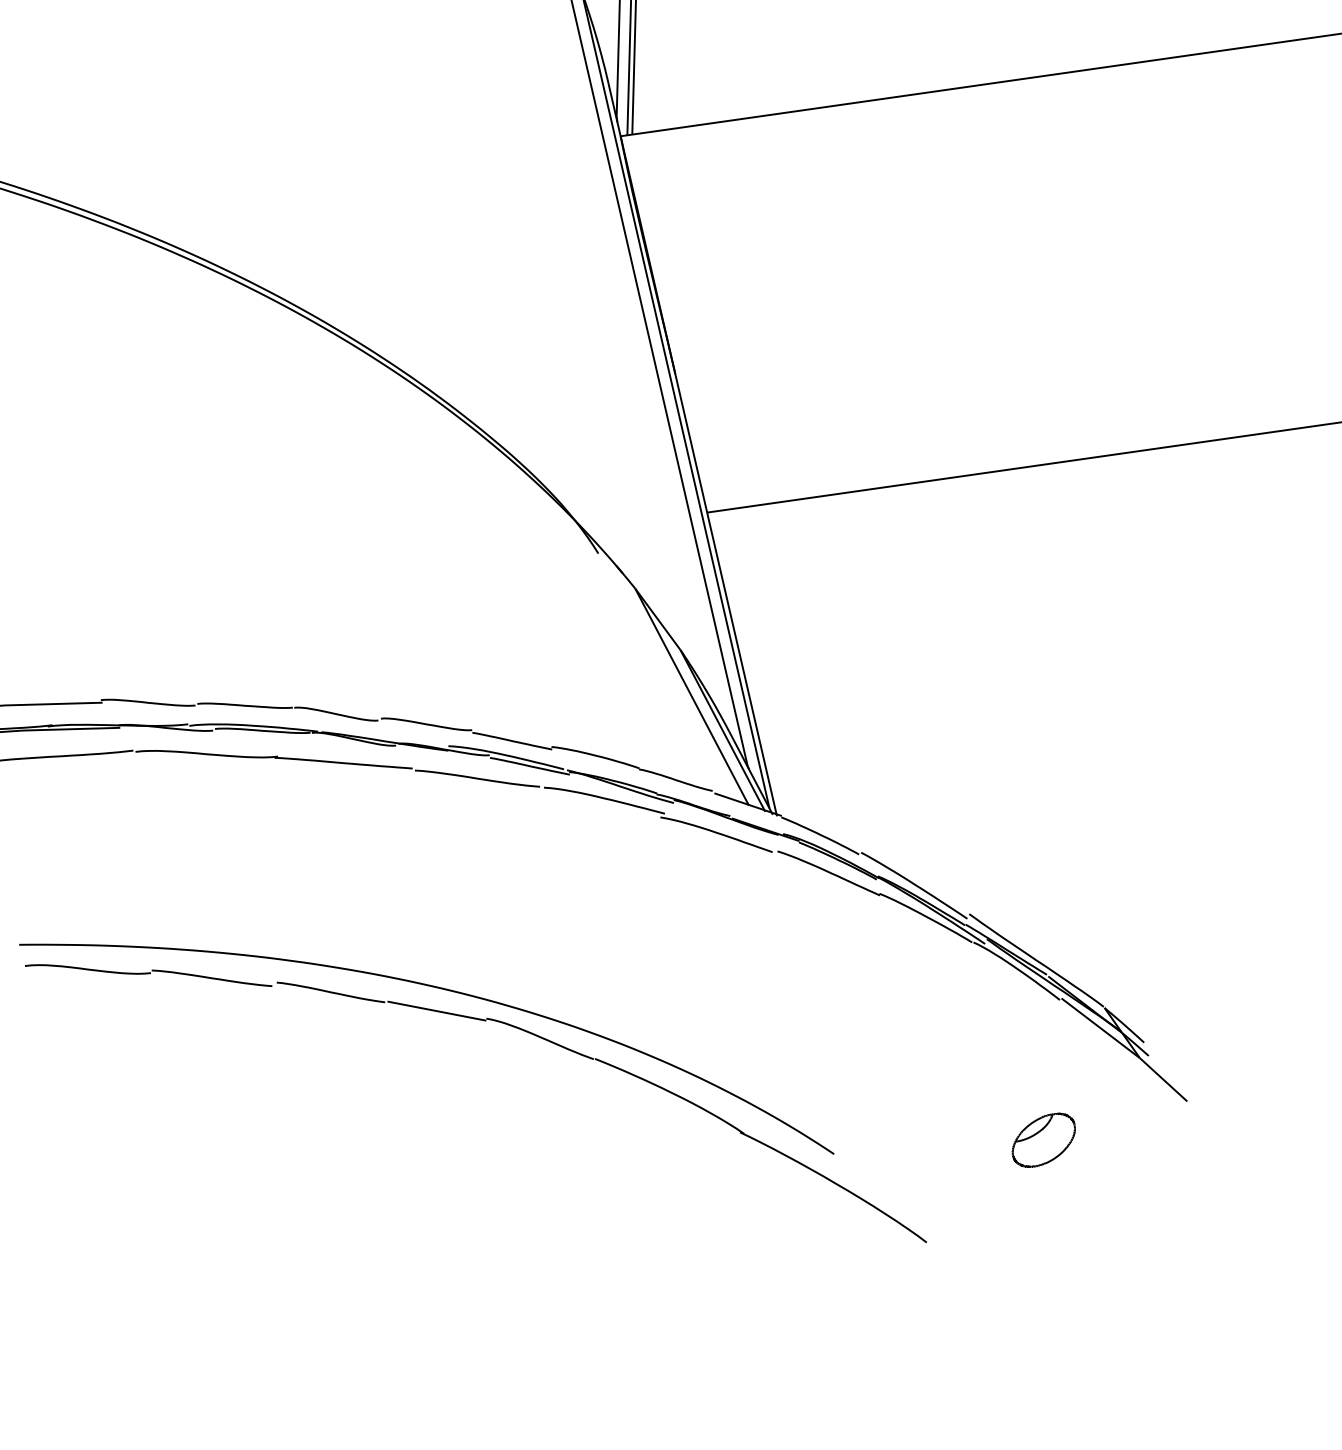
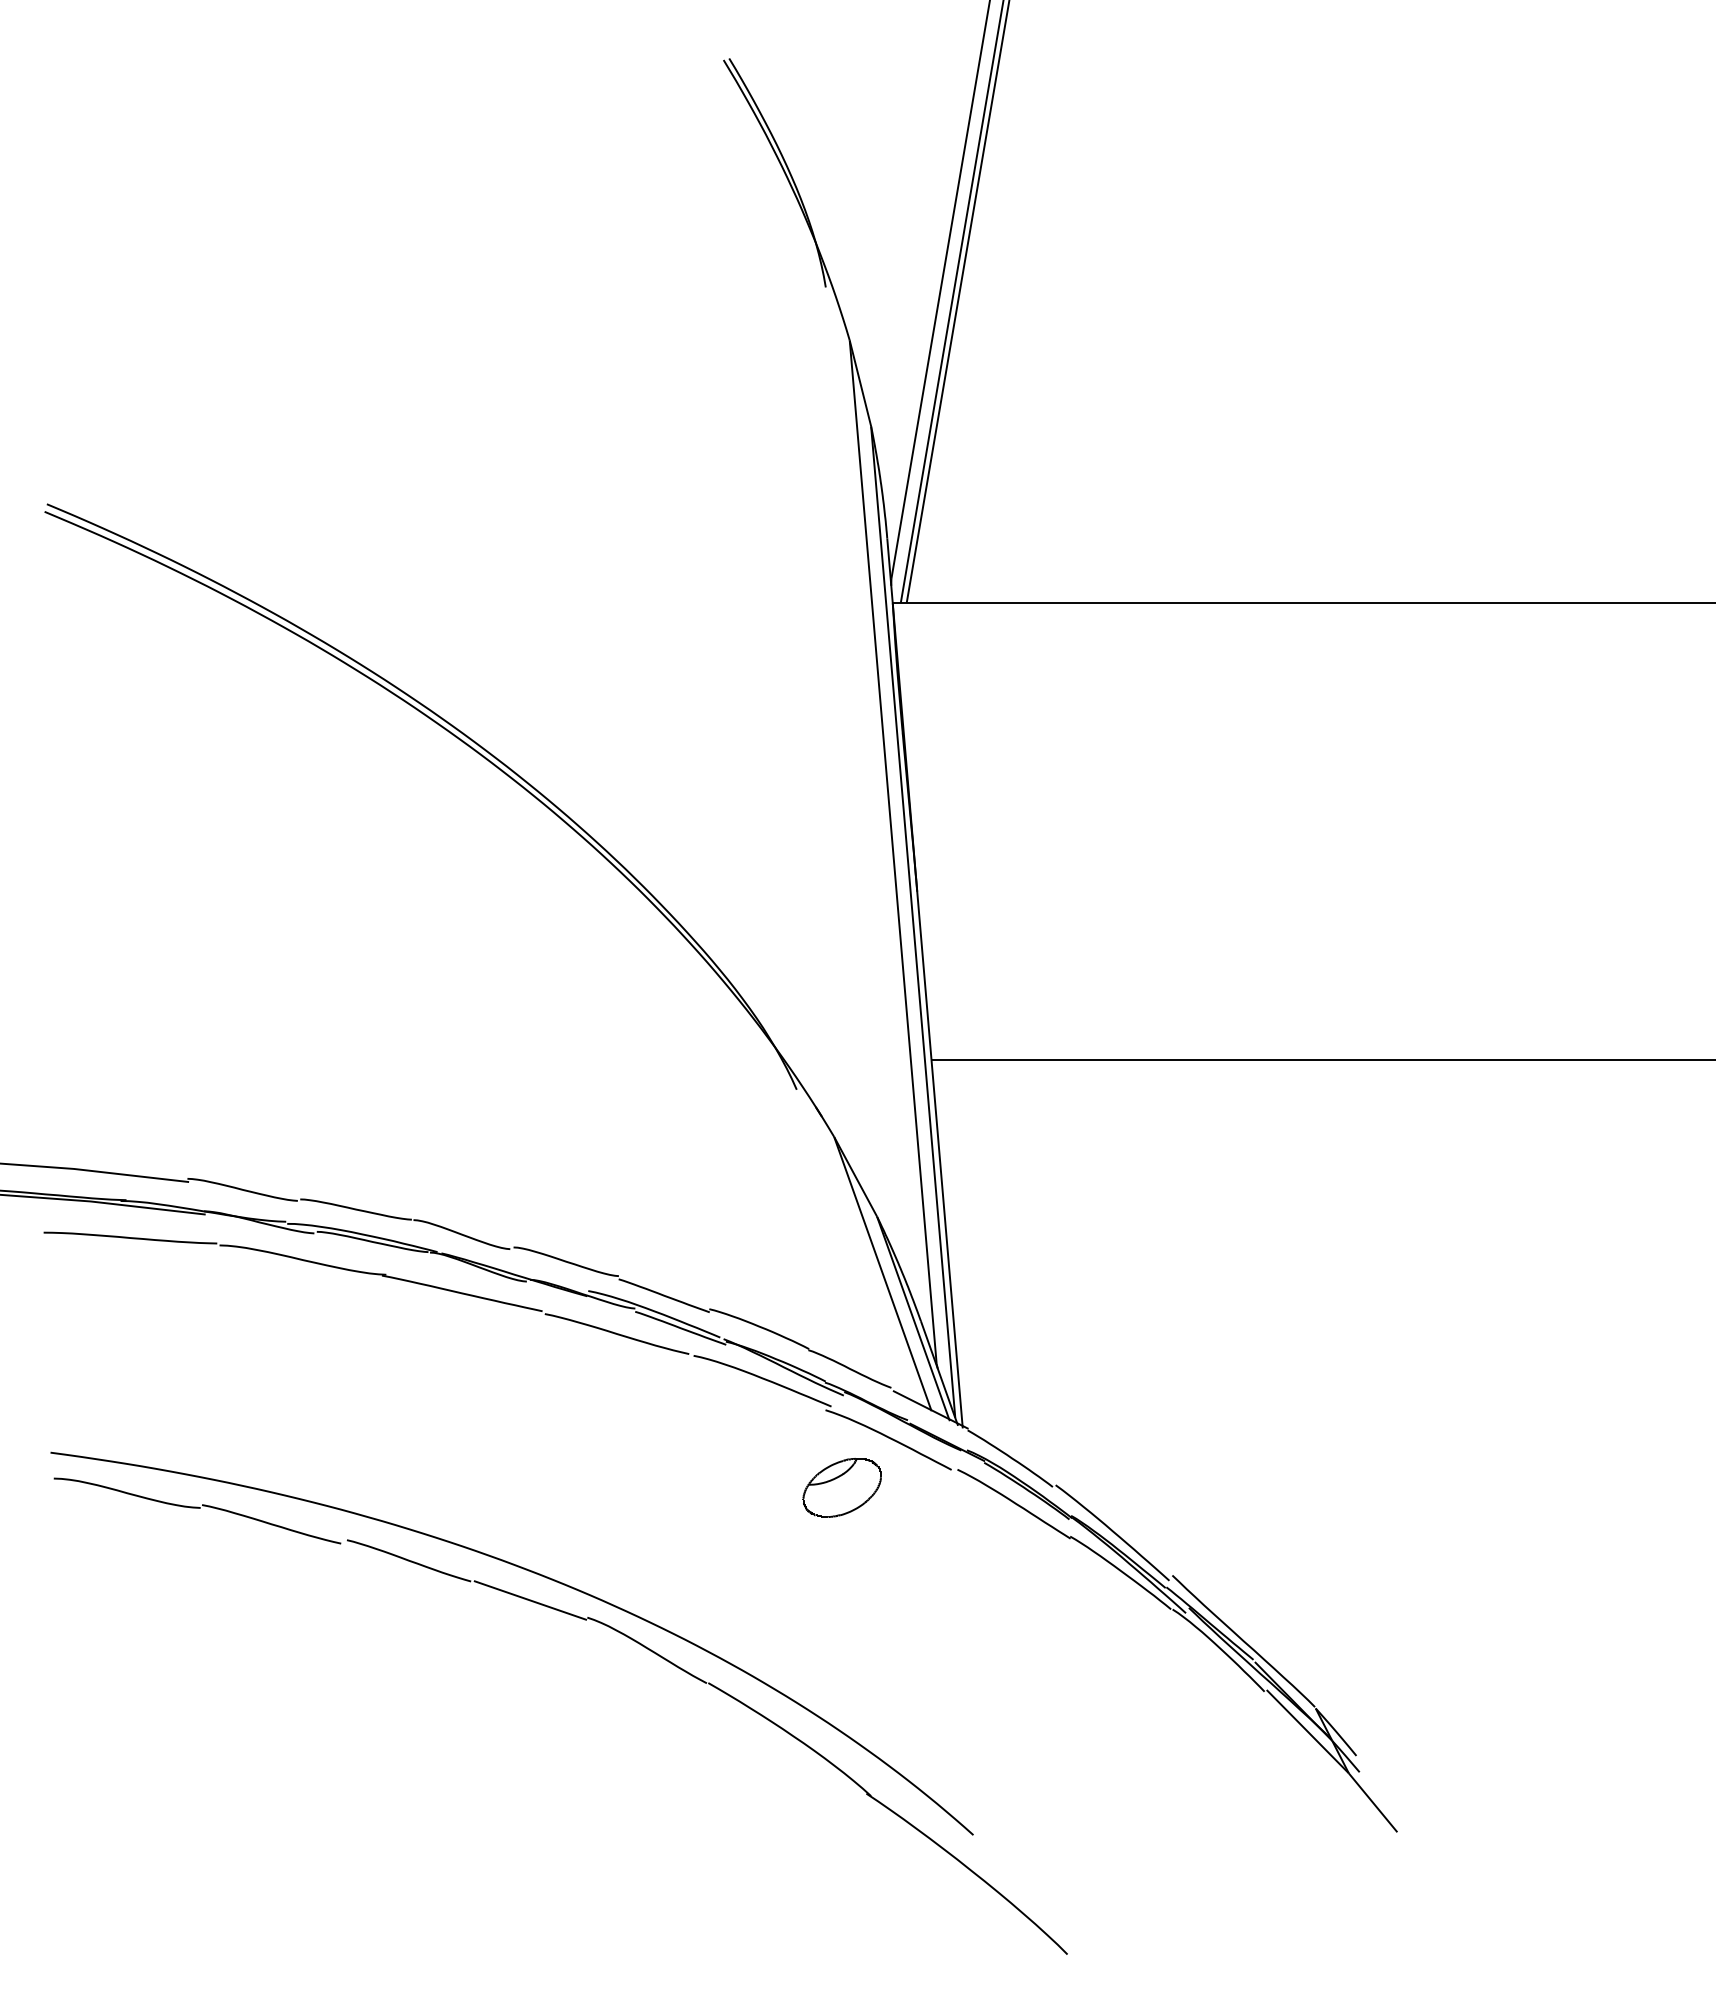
part: (1043, 1140) -> (841, 1487), moved

